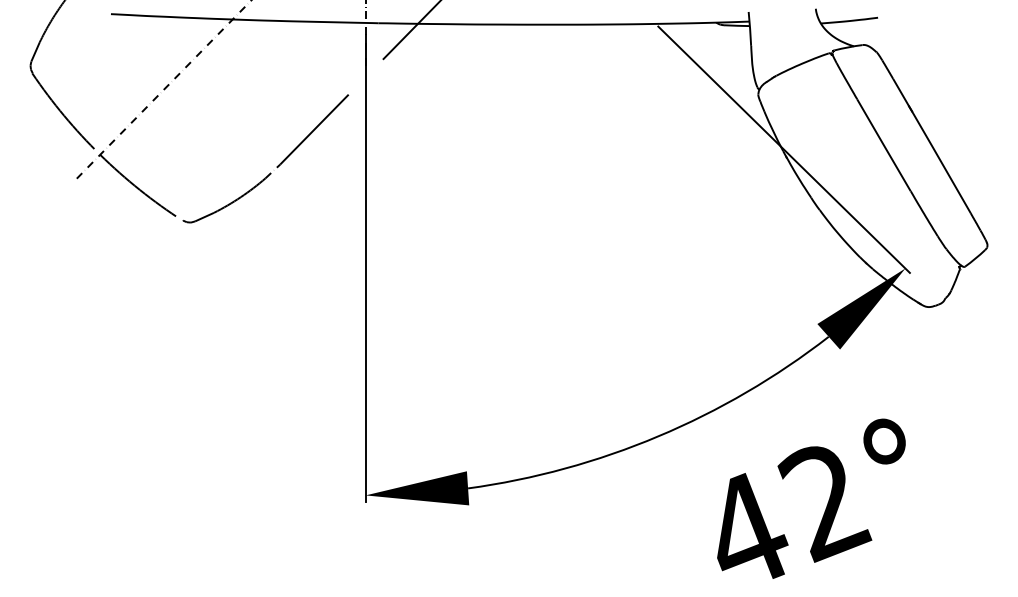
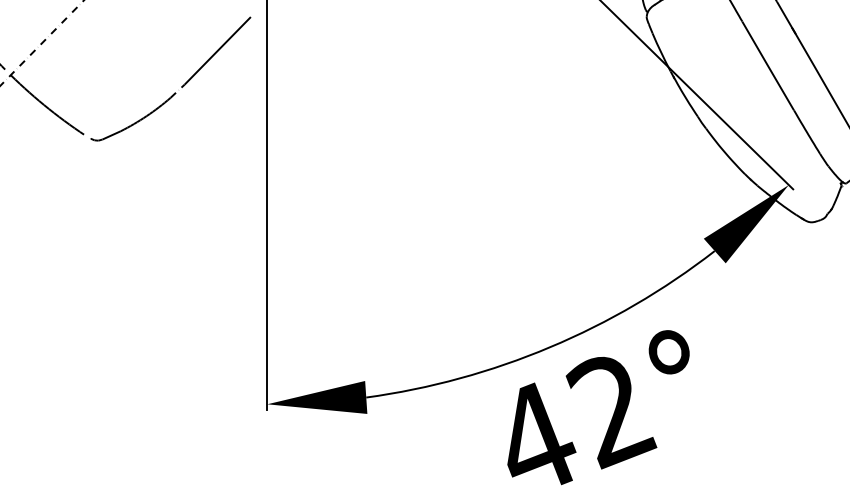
text: (811, 498) -> (598, 407), moved

